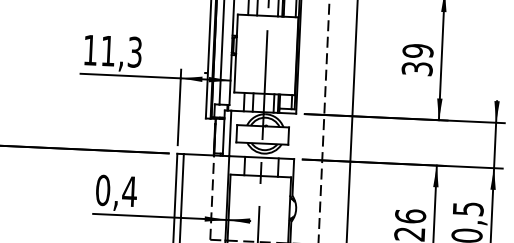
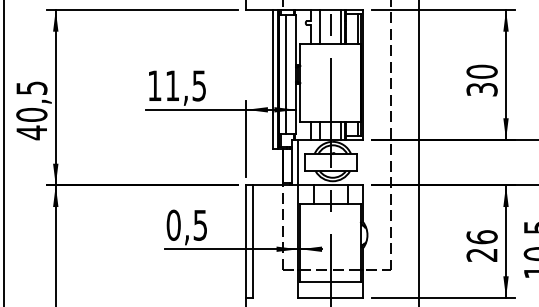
text: (417, 50) -> (481, 71), 39 -> 30
text: (135, 51) -> (199, 85), 11,3 -> 11,5
text: (129, 191) -> (200, 225), 0,4 -> 0,5

